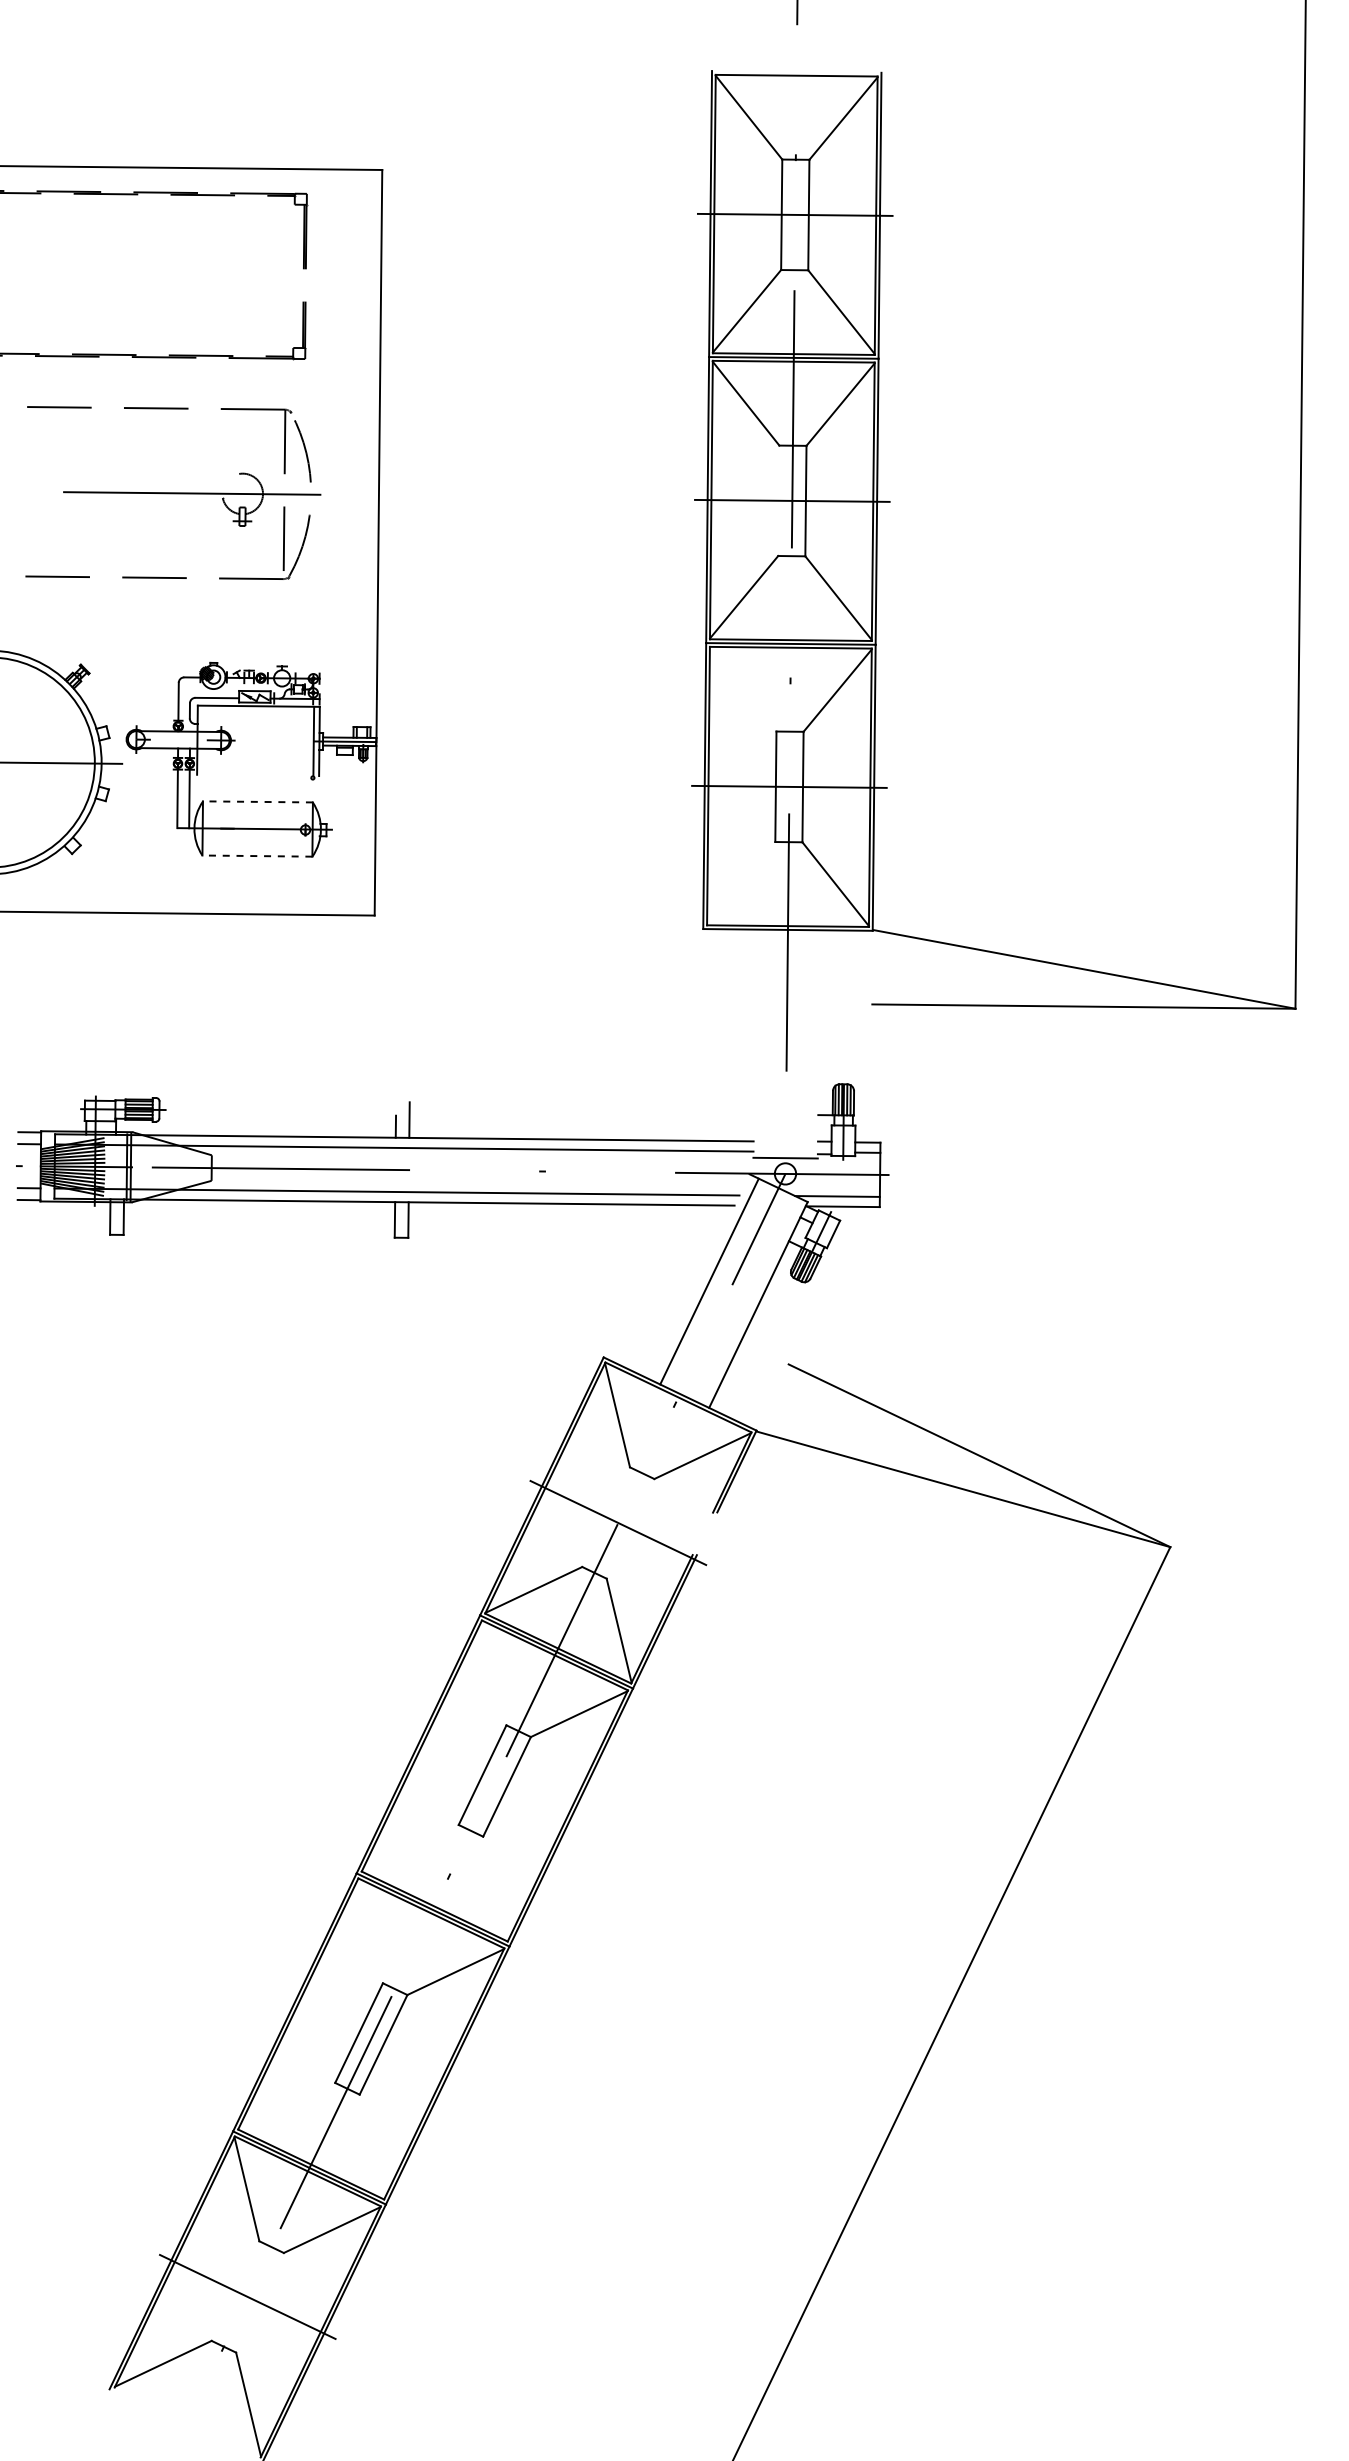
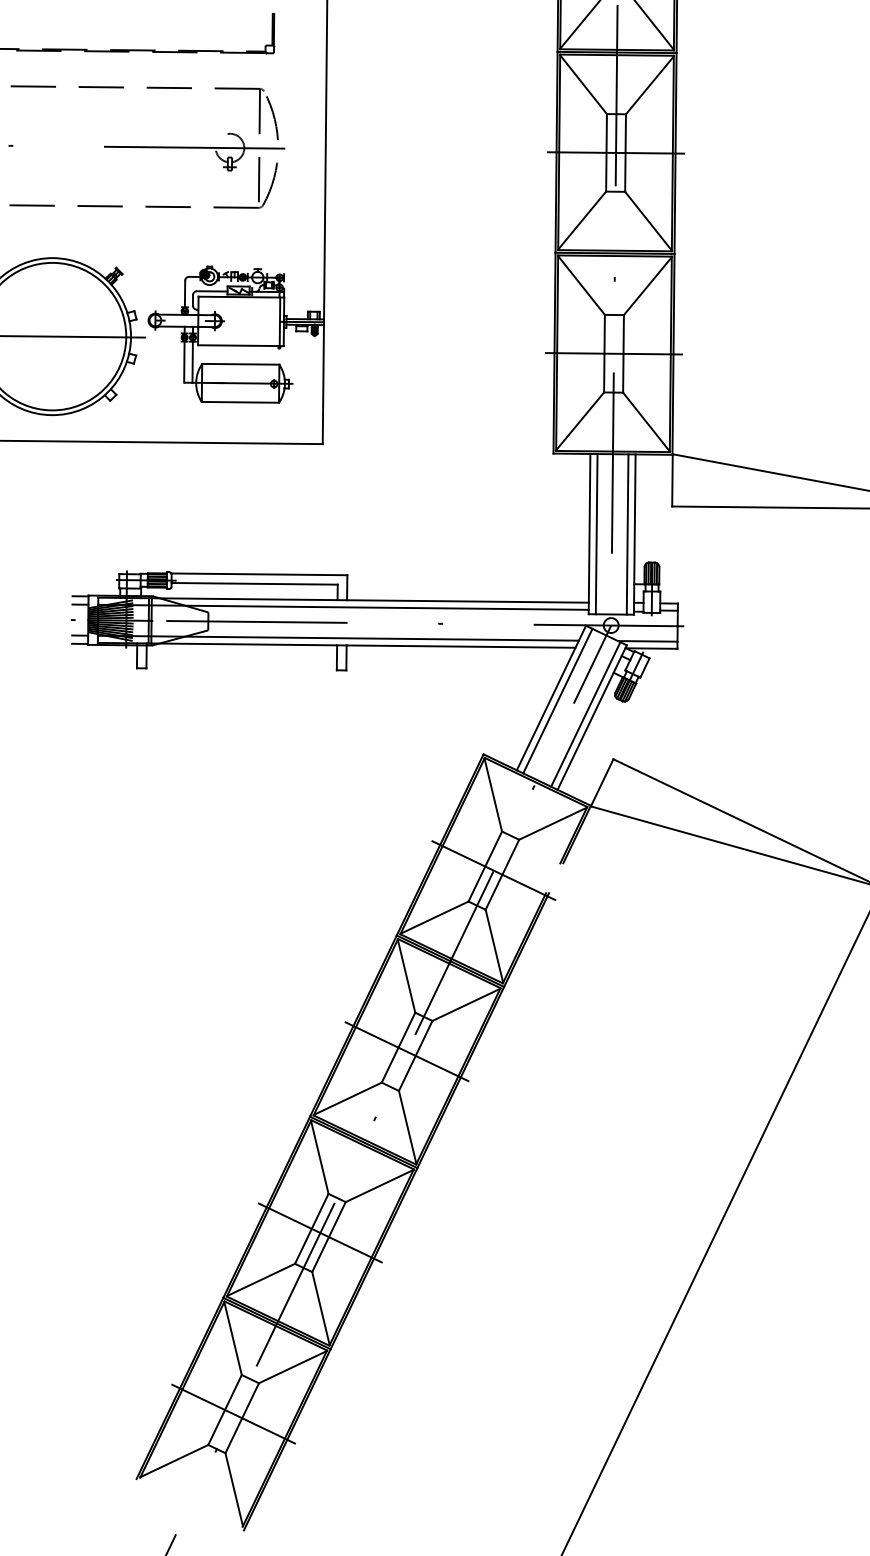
line: (778, 500) -> (606, 152), added
line: (742, 689) -> (581, 285), added
line: (258, 775) -> (241, 345), added
line: (257, 801) -> (240, 364), dashed -> solid
line: (257, 856) -> (240, 402), dashed -> solid
line: (741, 883) -> (580, 421), added
line: (872, 967) -> (672, 480), added
line: (754, 1043) -> (589, 533), added
line: (764, 1043) -> (596, 533), added
line: (808, 1044) -> (627, 534), added
line: (818, 1044) -> (634, 534), added
line: (284, 1100) -> (259, 573), added
line: (277, 1114) -> (254, 583), added
line: (700, 1277) -> (551, 698), added
line: (748, 1300) -> (585, 714), added
line: (772, 1397) -> (602, 782), added
line: (606, 1517) -> (485, 866), added
line: (630, 1528) -> (502, 874), added
line: (493, 1673) -> (406, 976), added
line: (494, 1780) -> (406, 1051), added
line: (410, 1847) -> (347, 1098), added
line: (495, 1888) -> (407, 1127), added
line: (370, 1931) -> (319, 1157), added
line: (370, 2038) -> (319, 1232), added
line: (286, 2105) -> (260, 1279), added
line: (371, 2146) -> (320, 1308), added
line: (235, 2290) -> (225, 1409), added
line: (259, 2302) -> (241, 1418), added

